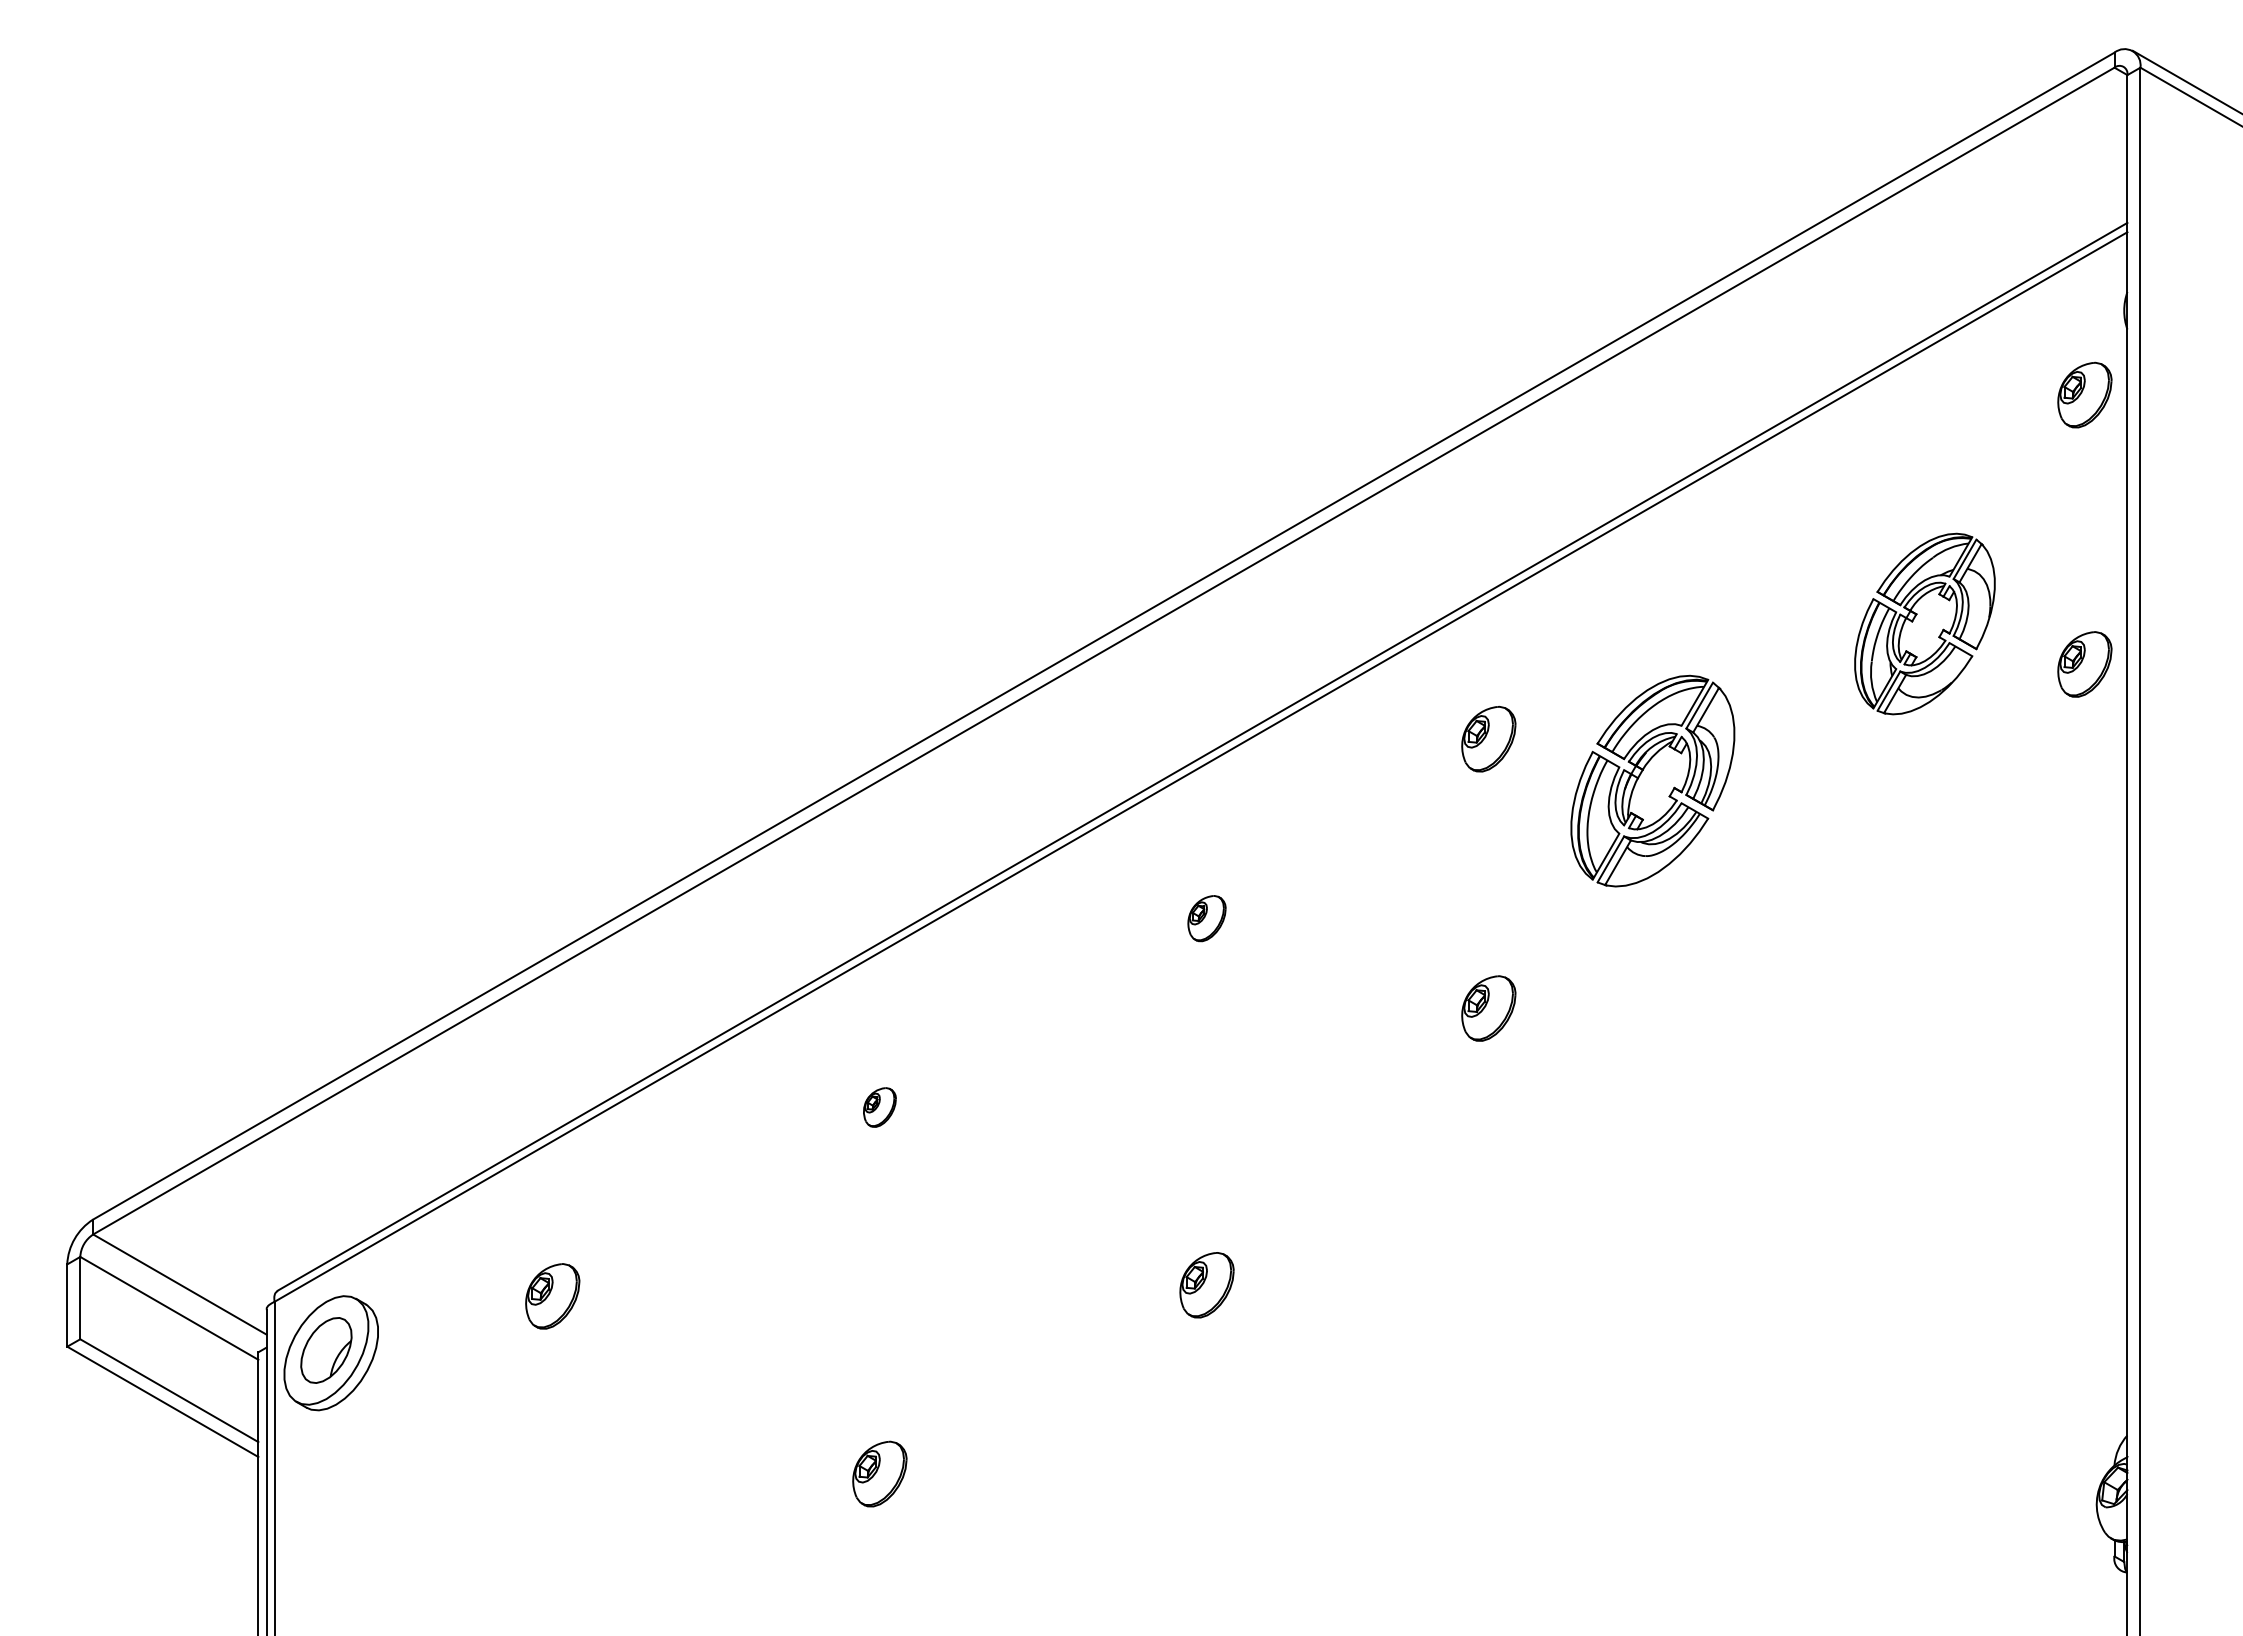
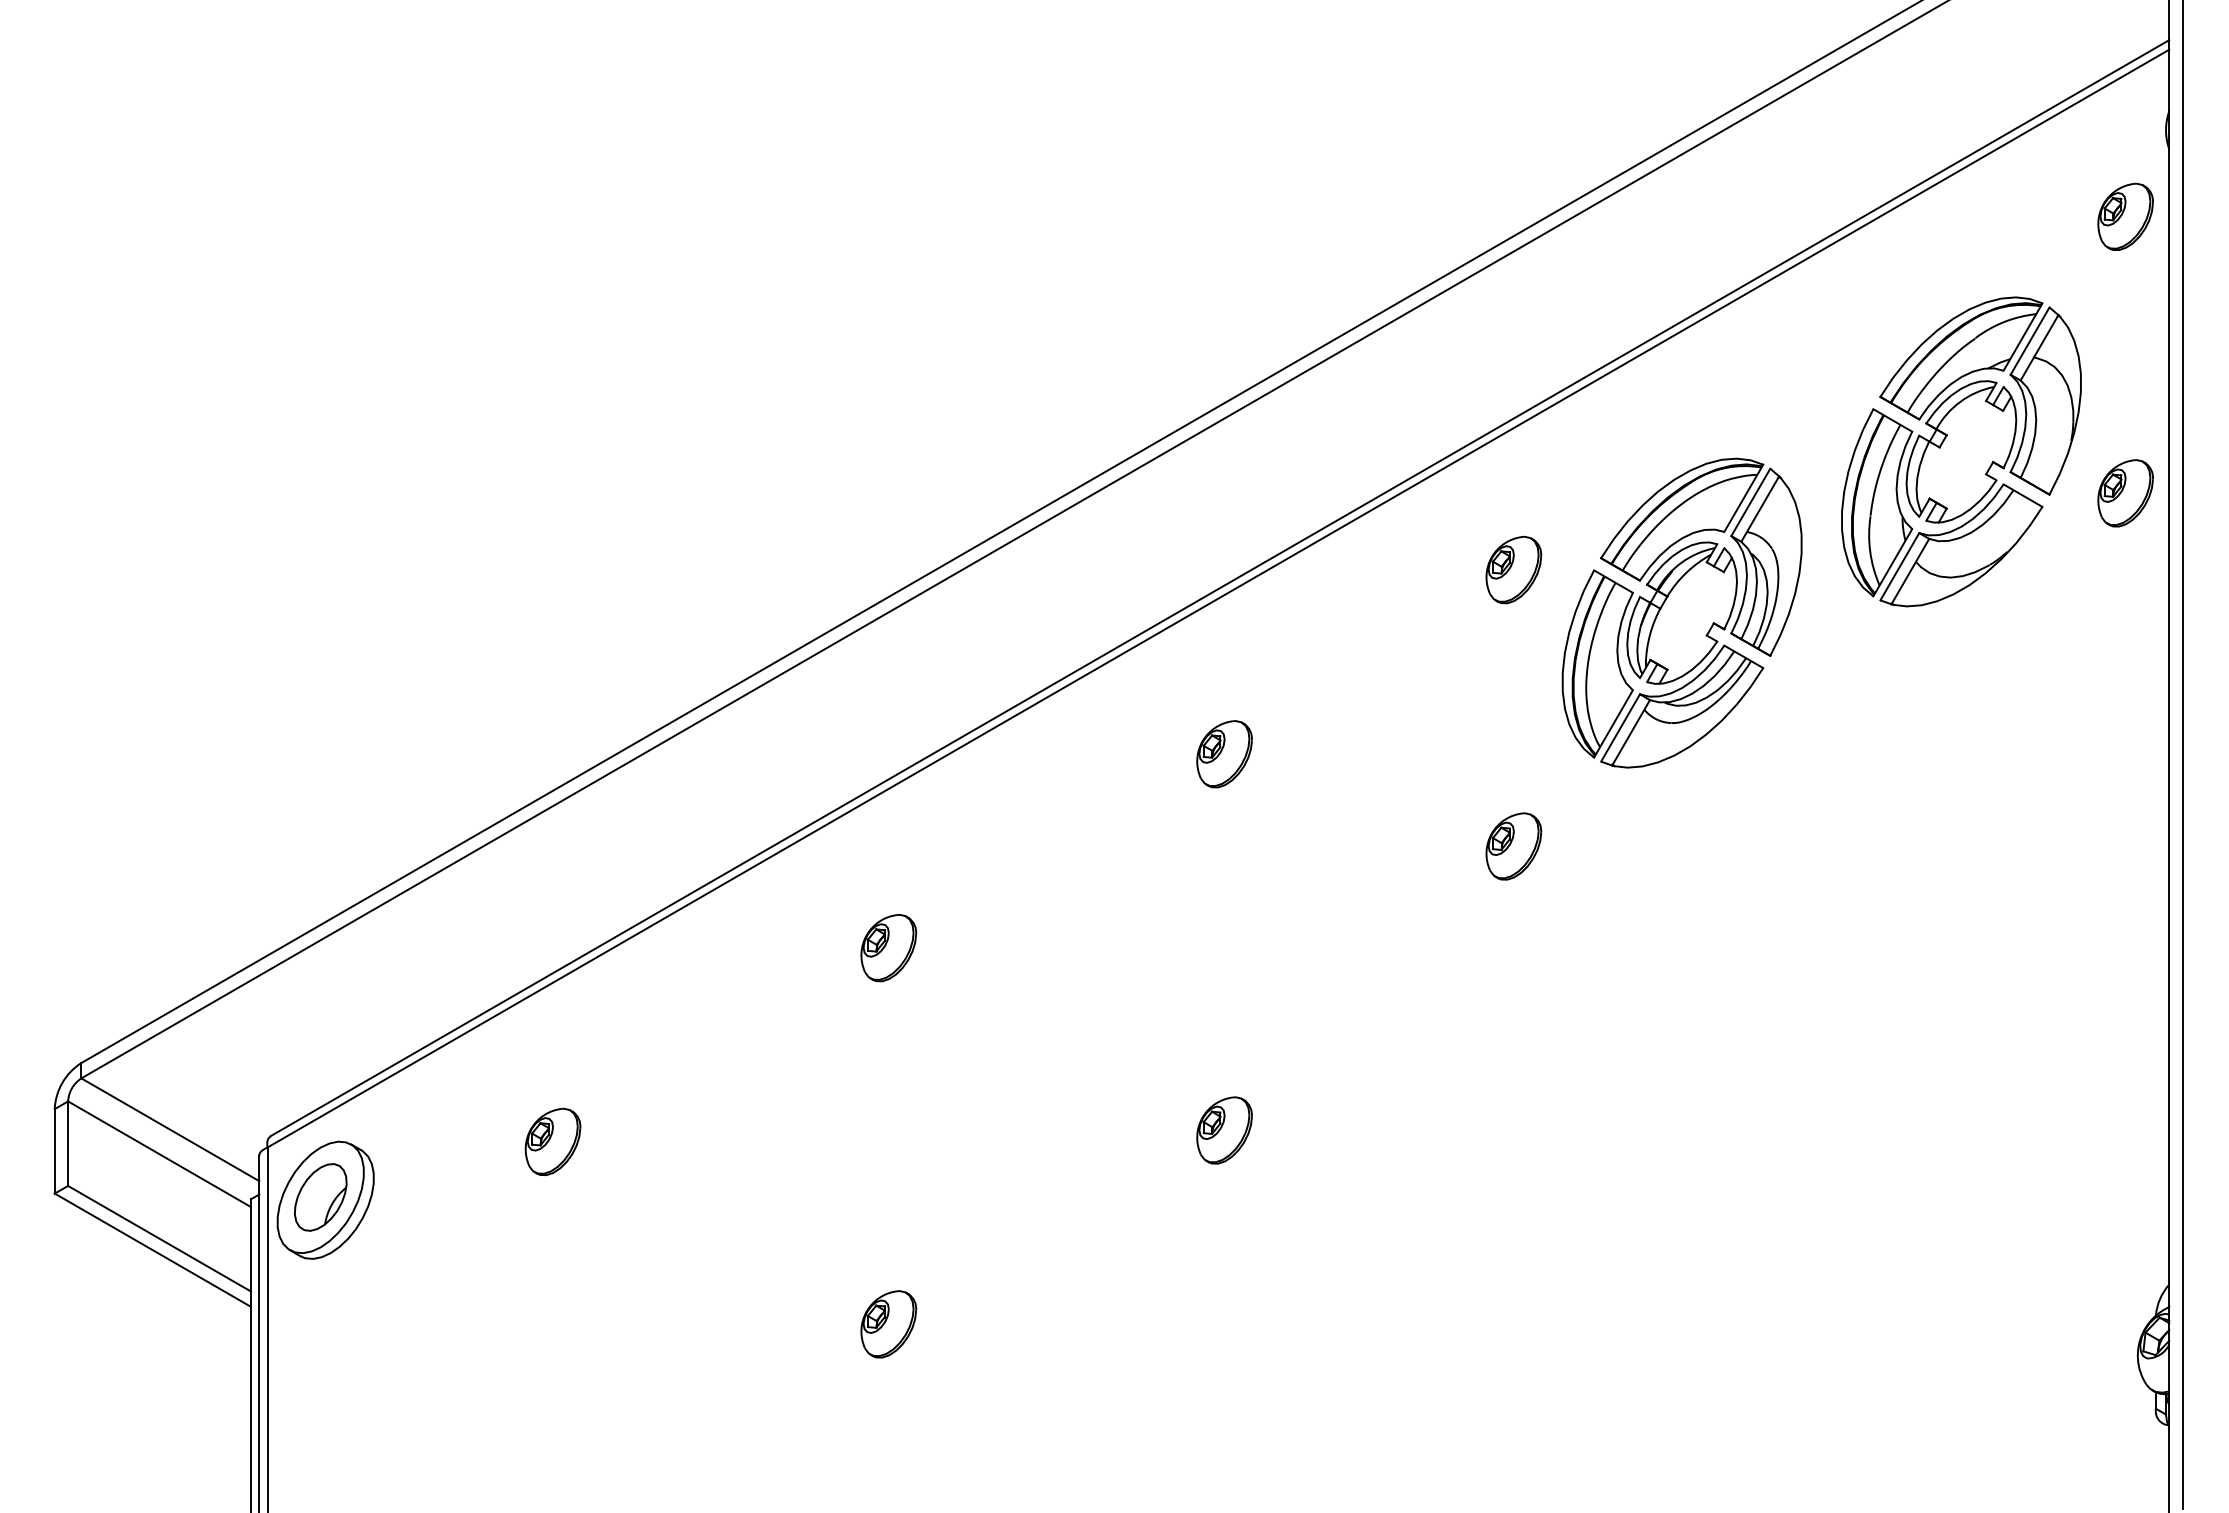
part: (1924, 623) -> (1961, 451), size x1.67
part: (1652, 780) -> (1681, 612), size x1.43
part: (1206, 918) -> (1224, 754), size x1.43
part: (879, 1107) -> (888, 948), size x1.67

